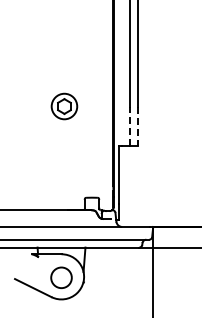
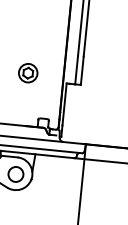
part: (64, 106) -> (28, 73), moved
line: (130, 126) -> (76, 70), dashed -> solid
line: (138, 126) -> (82, 70), dashed -> solid

